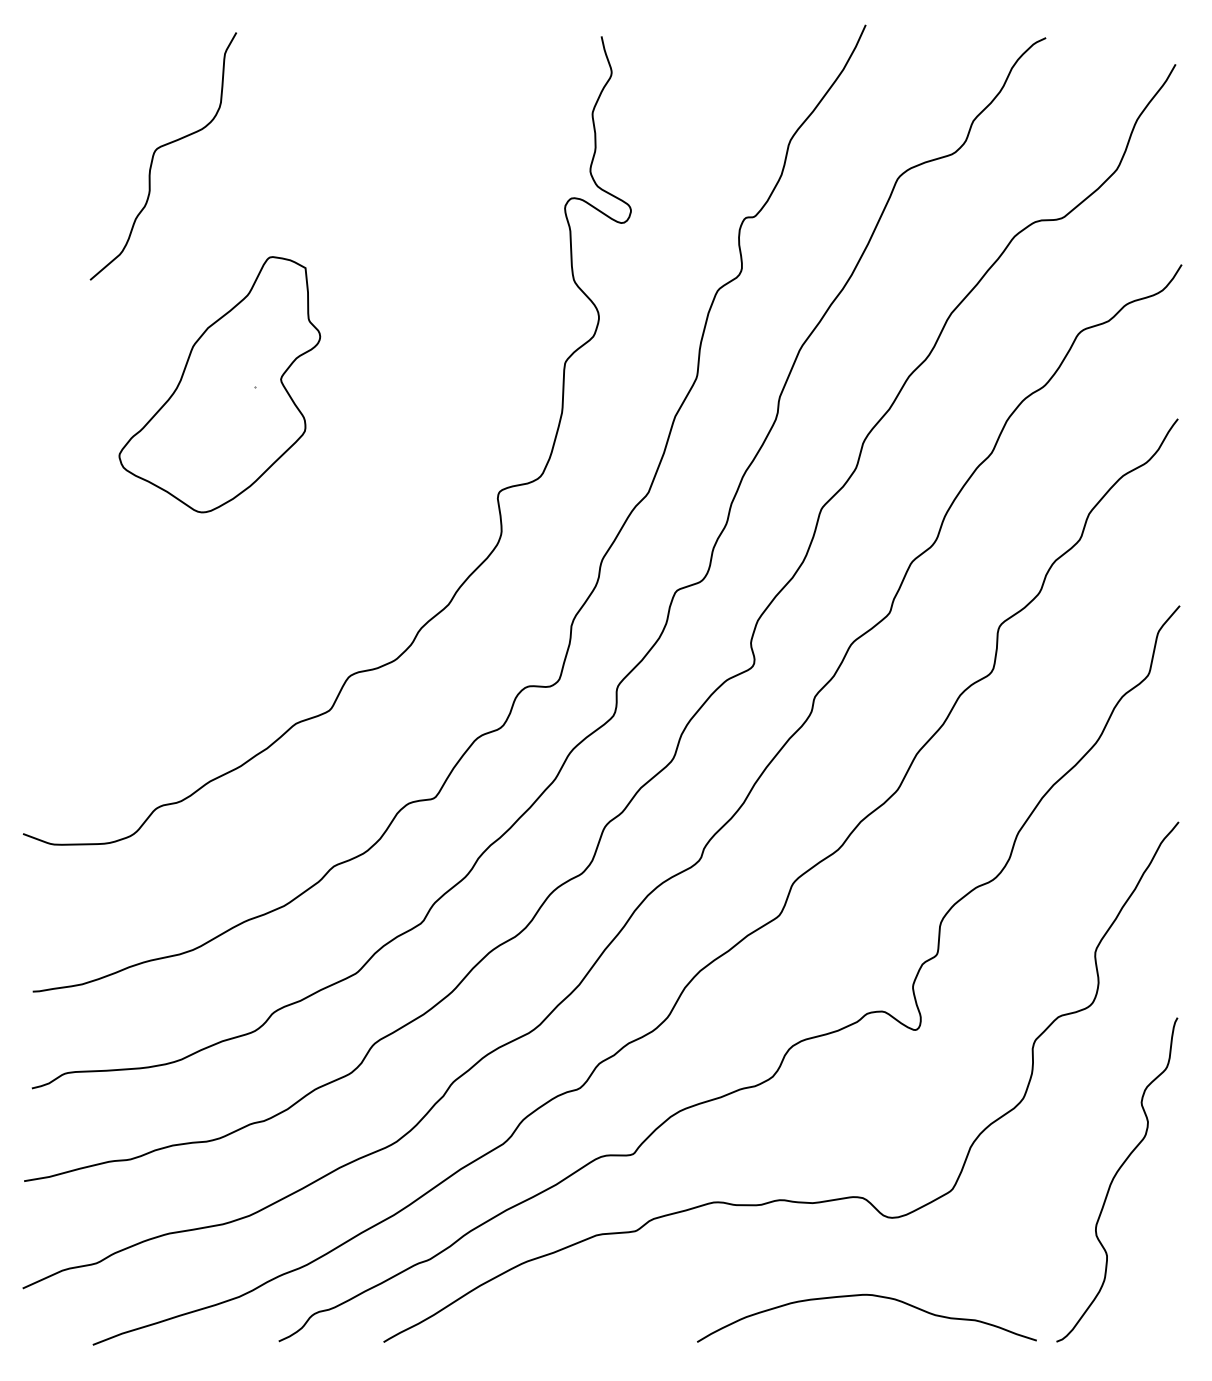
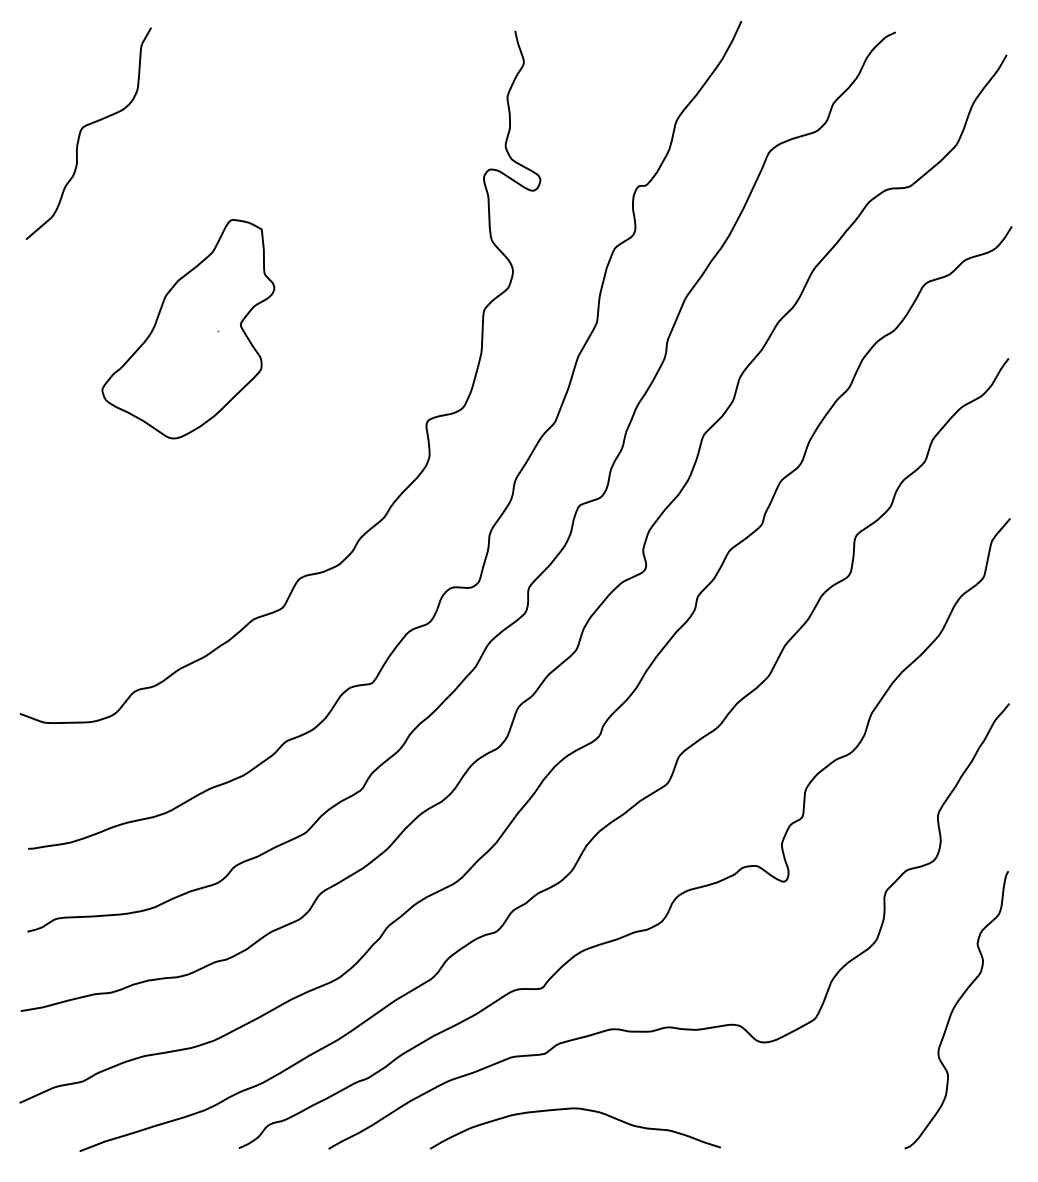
curve: (158, 149) -> (84, 127), moved
curve: (872, 1296) -> (580, 1109), moved

